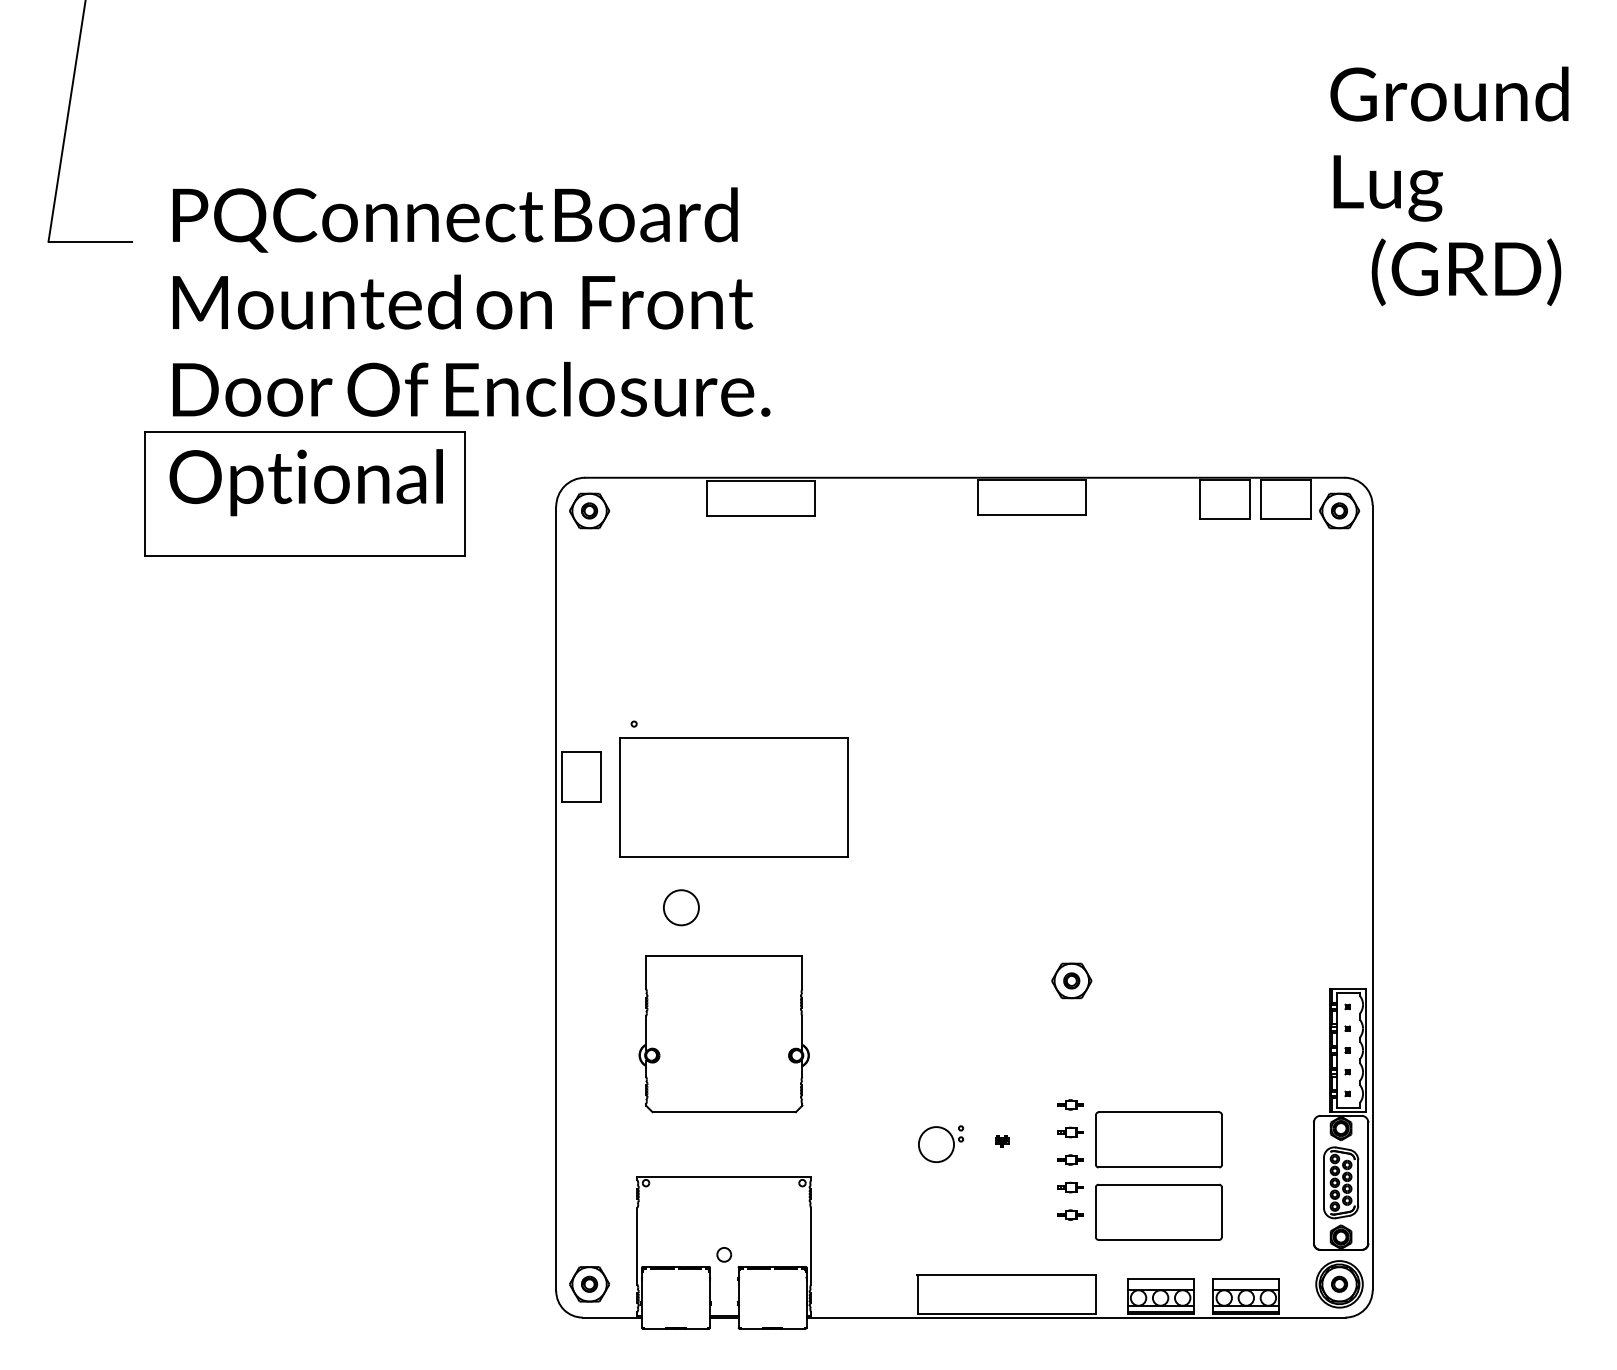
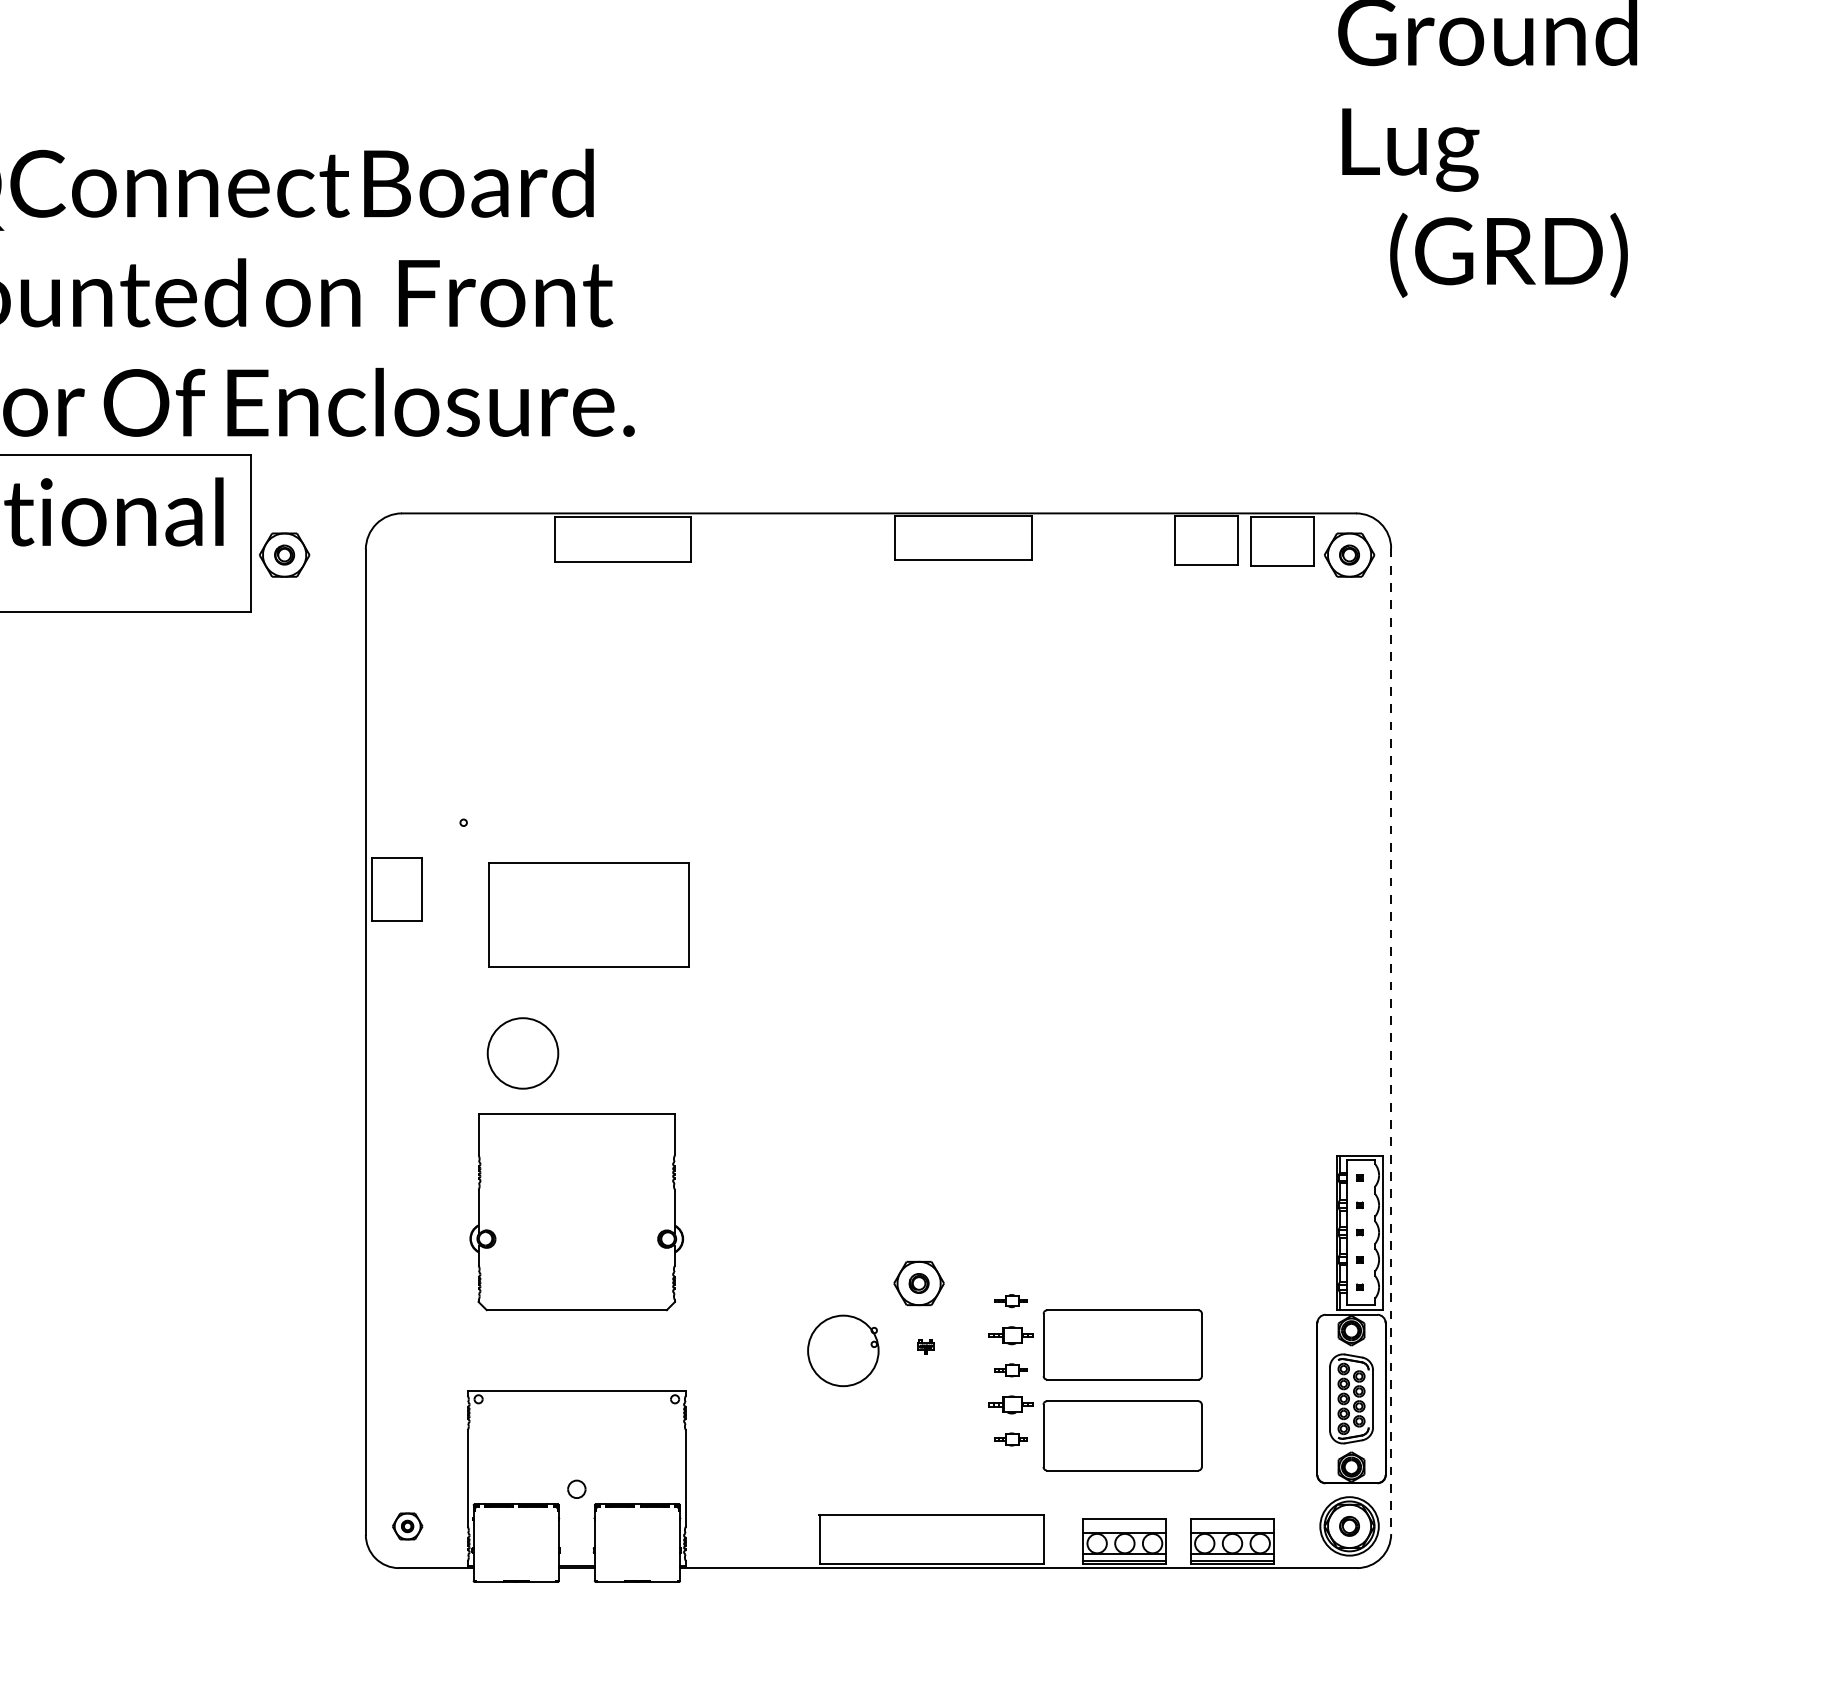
part: (589, 510) -> (284, 554), moved
part: (733, 797) -> (588, 914), size x0.7
line: (1372, 898) -> (1390, 1041), solid -> dashed
circle: (680, 907) -> (521, 1053), size x1.6
part: (1071, 980) -> (918, 1282), moved
part: (1070, 1132) -> (1011, 1335), size x1.4
circle: (936, 1144) -> (843, 1350), size x1.6
part: (1070, 1187) -> (1011, 1404), size x1.4
part: (589, 1284) -> (407, 1526), size x0.6

